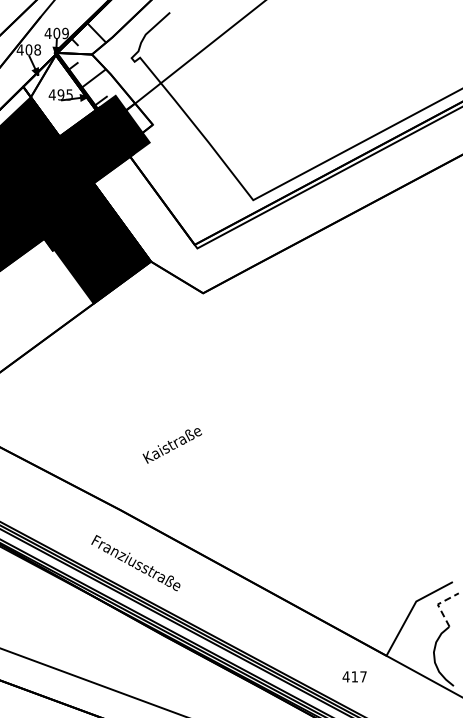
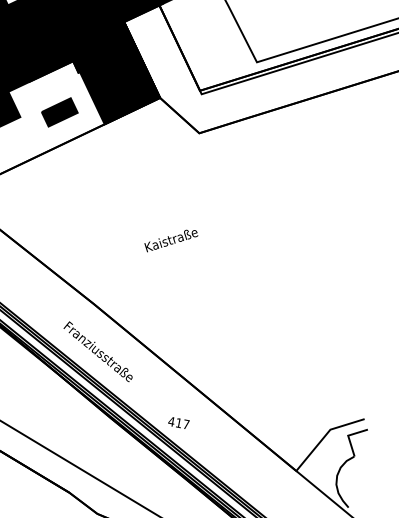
part: (40, 299) -> (60, 112), added
text: (171, 445) -> (170, 240), moved
line: (437, 604) -> (347, 435), dashed -> solid
text: (354, 676) -> (178, 422), moved

